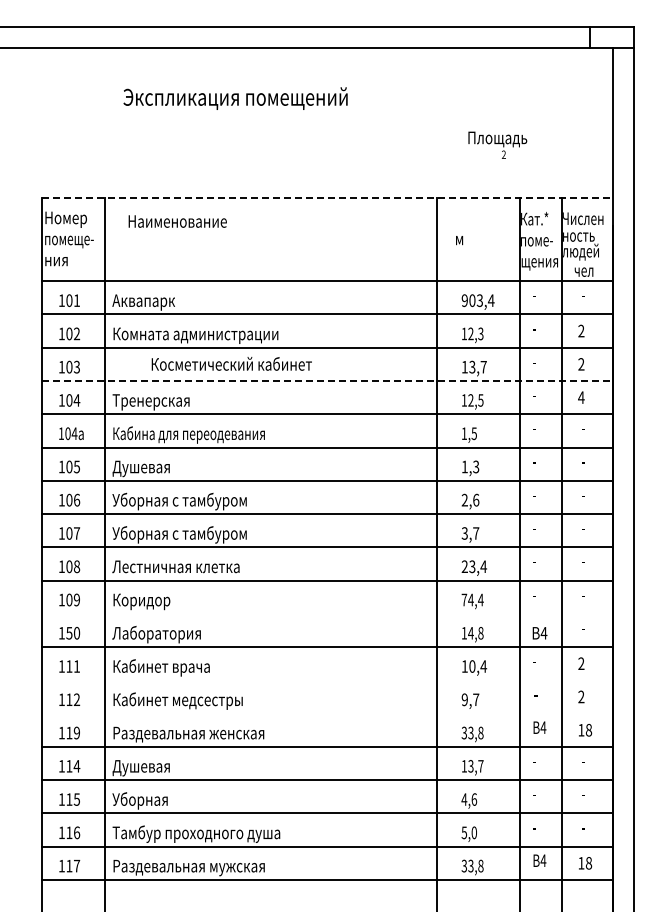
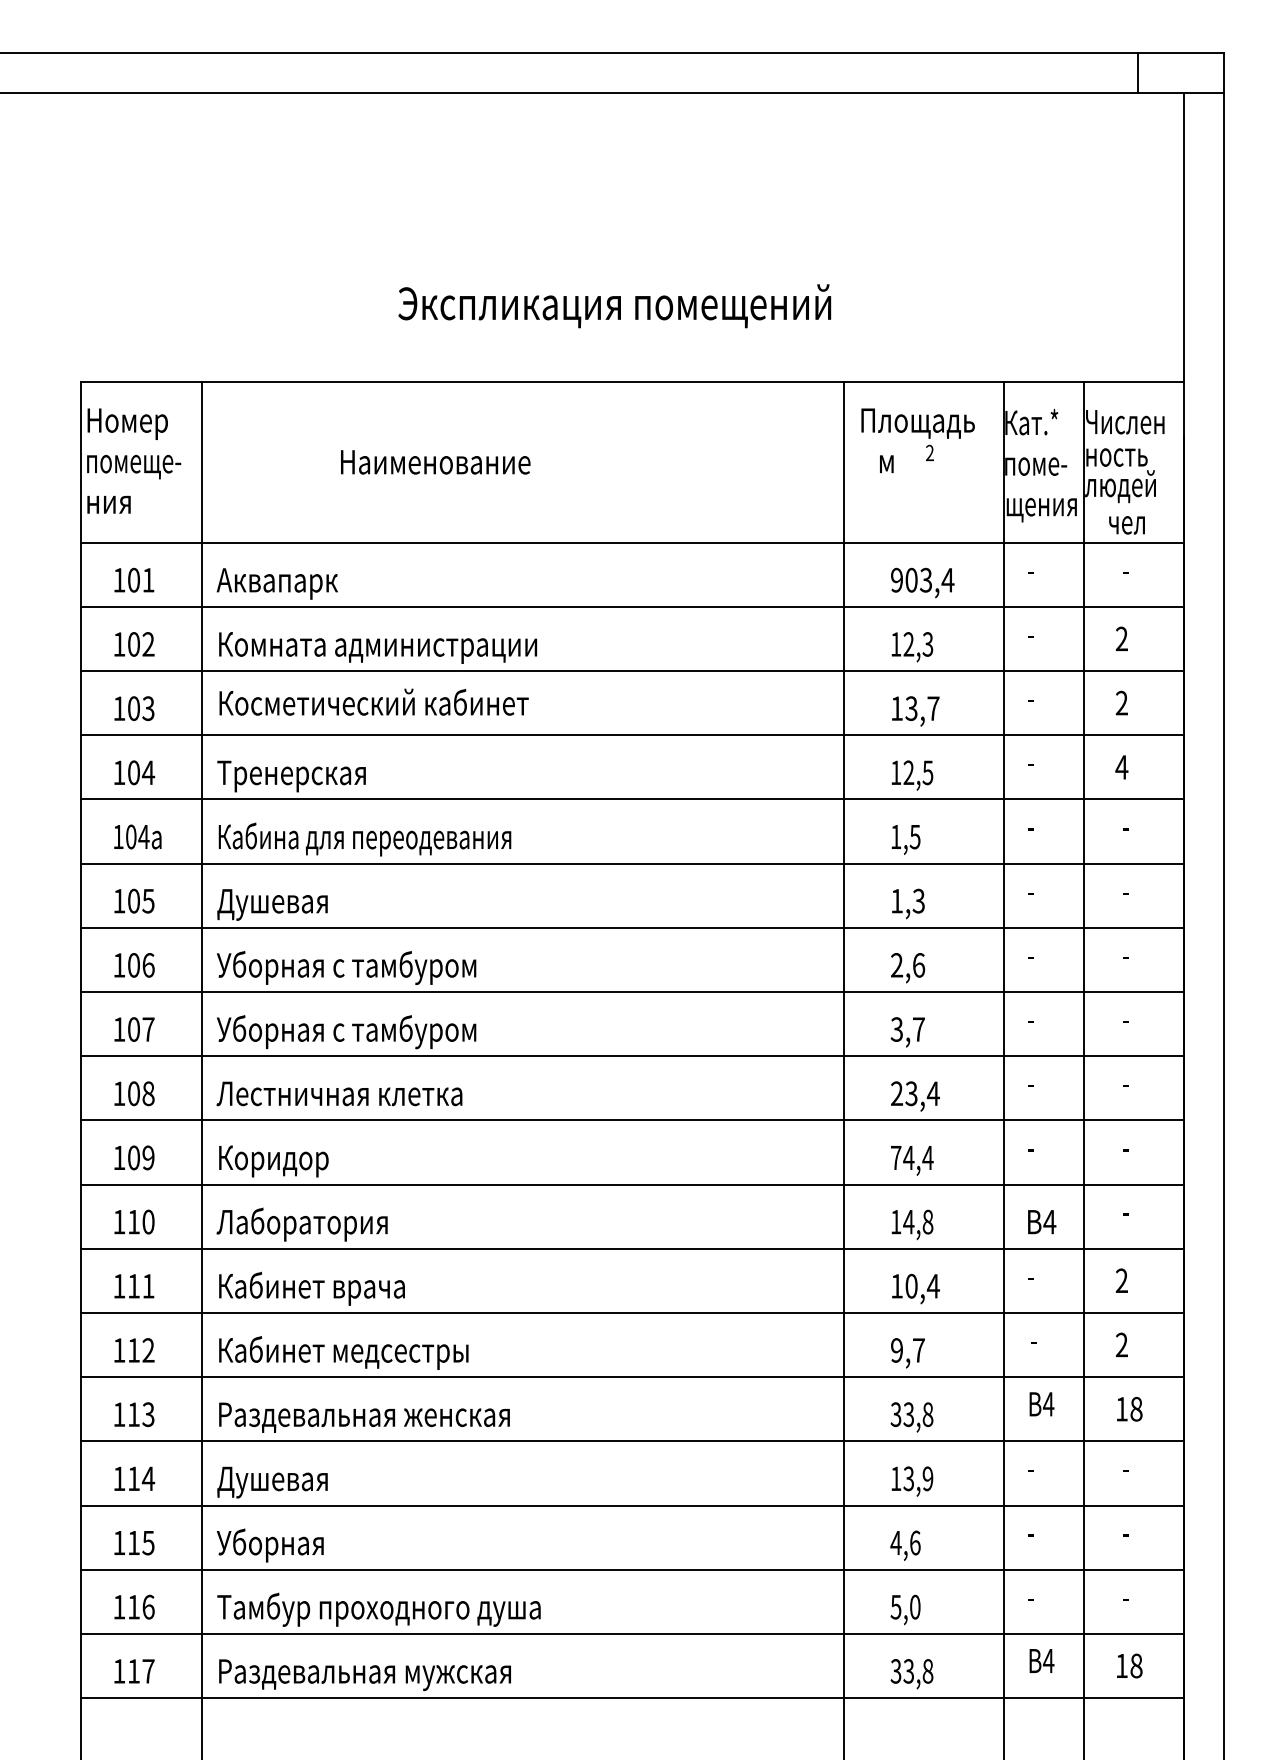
text: (235, 98) -> (614, 305), moved
text: (497, 144) -> (917, 433), moved
line: (327, 198) -> (631, 383), dashed -> solid
text: (177, 221) -> (435, 462), moved
text: (231, 363) -> (373, 701), moved
line: (327, 381) -> (631, 736), dashed -> solid
line: (327, 613) -> (631, 1183), added
text: (69, 633) -> (134, 1222), 150 -> 110
line: (327, 680) -> (631, 1313), added
line: (327, 713) -> (631, 1376), added
text: (76, 733) -> (147, 1415), 119 -> 113
text: (480, 766) -> (927, 1479), 13,7 -> 13,9

